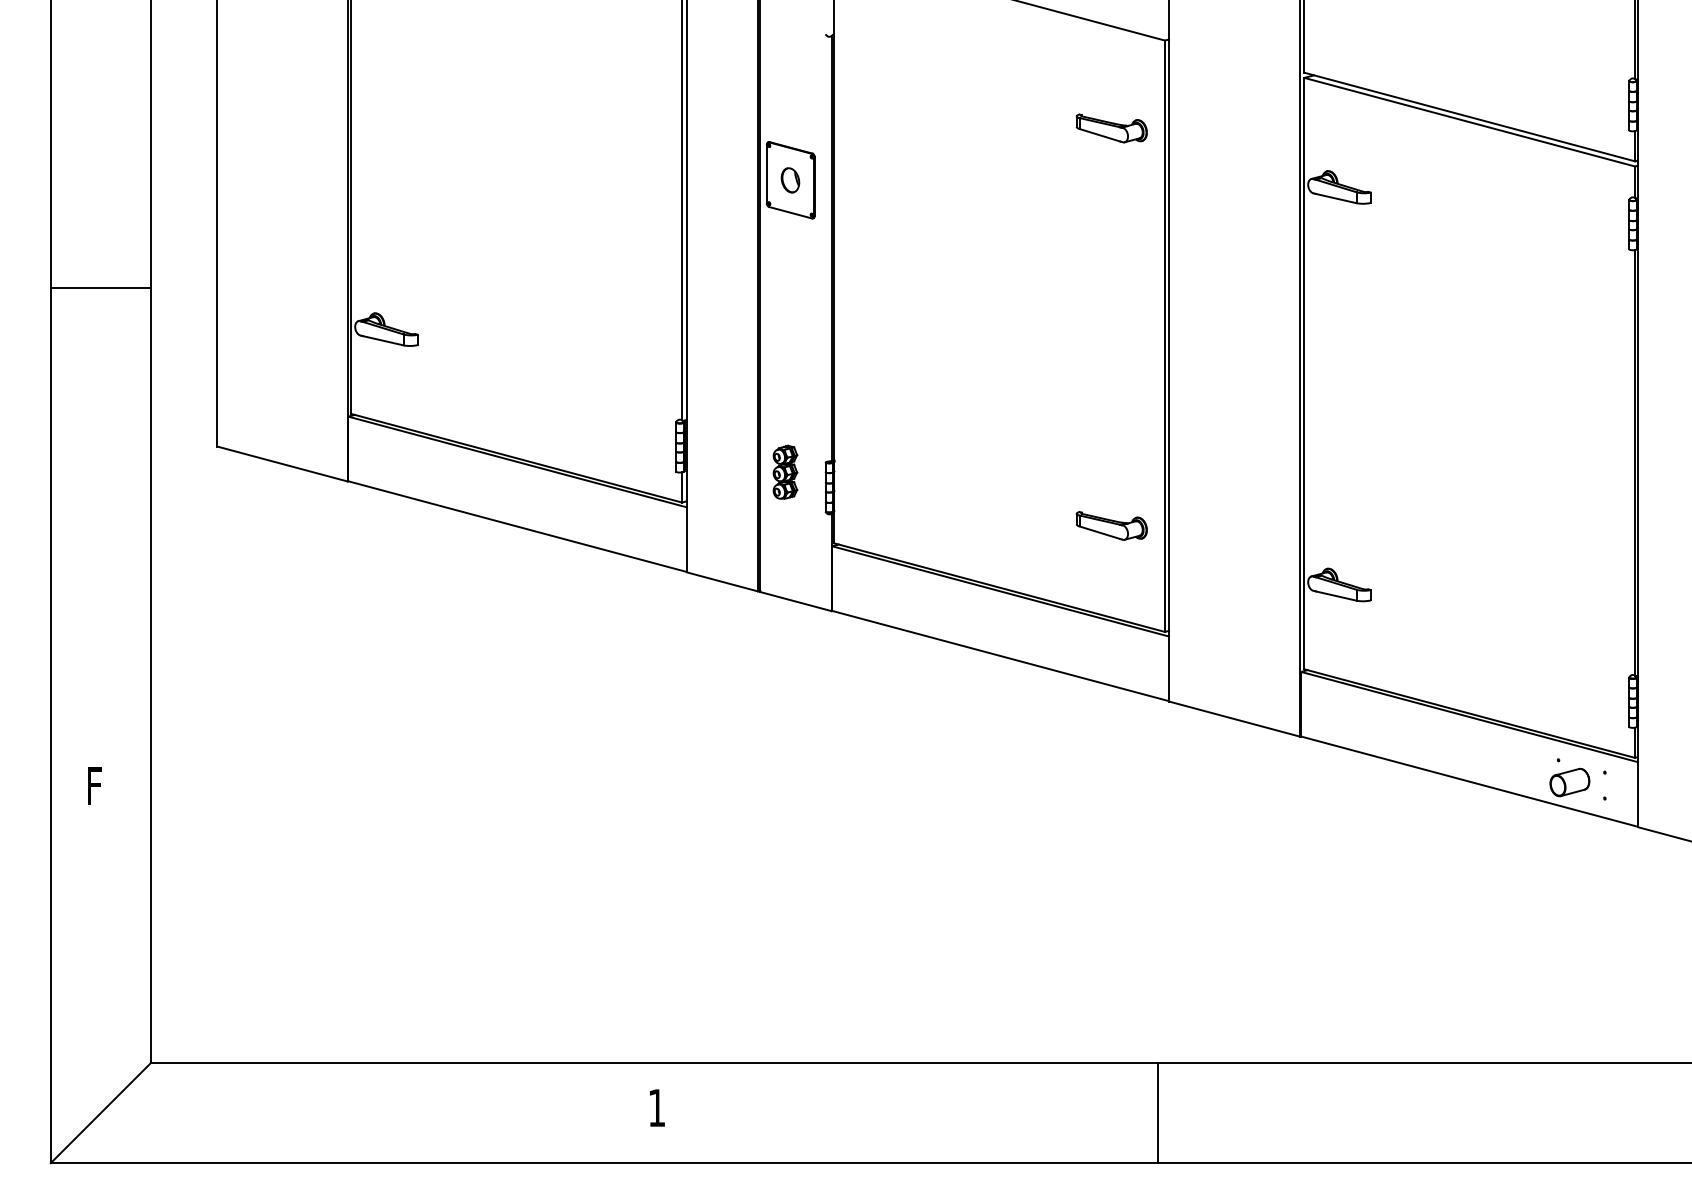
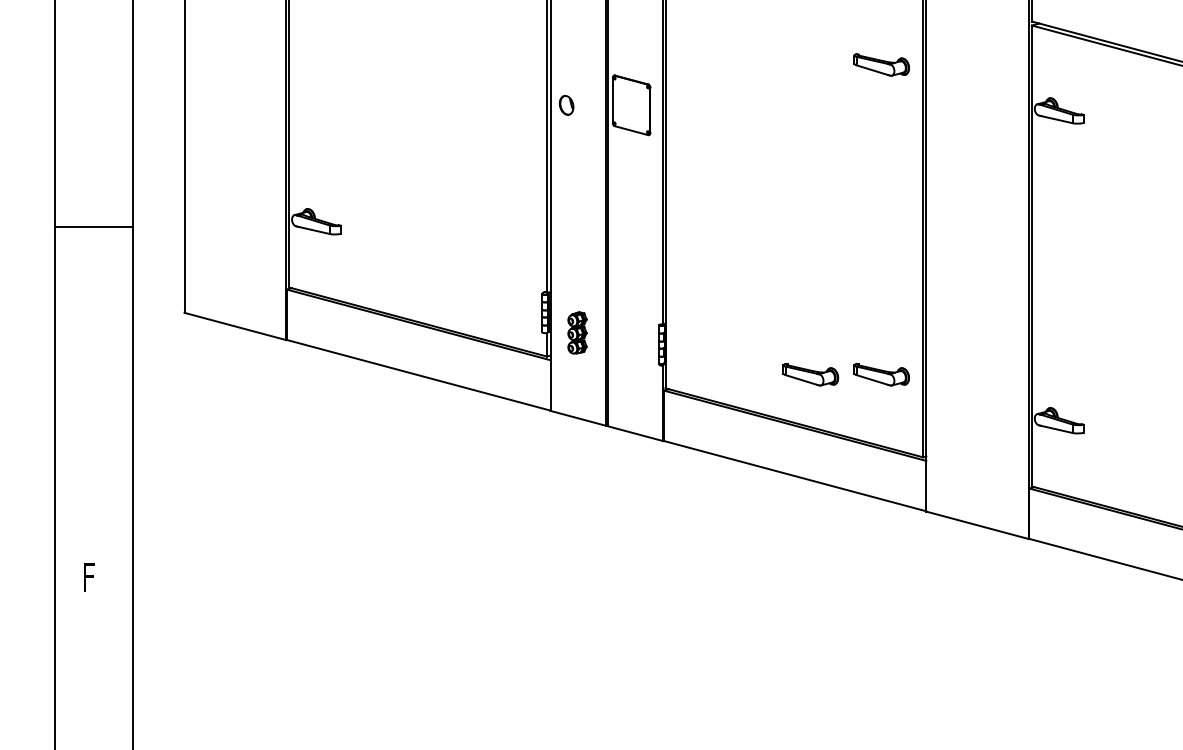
part: (790, 180) -> (566, 105), moved
line: (100, 287) -> (93, 227), moved
part: (785, 471) -> (577, 332), moved
part: (1020, 525) -> (810, 374), added

